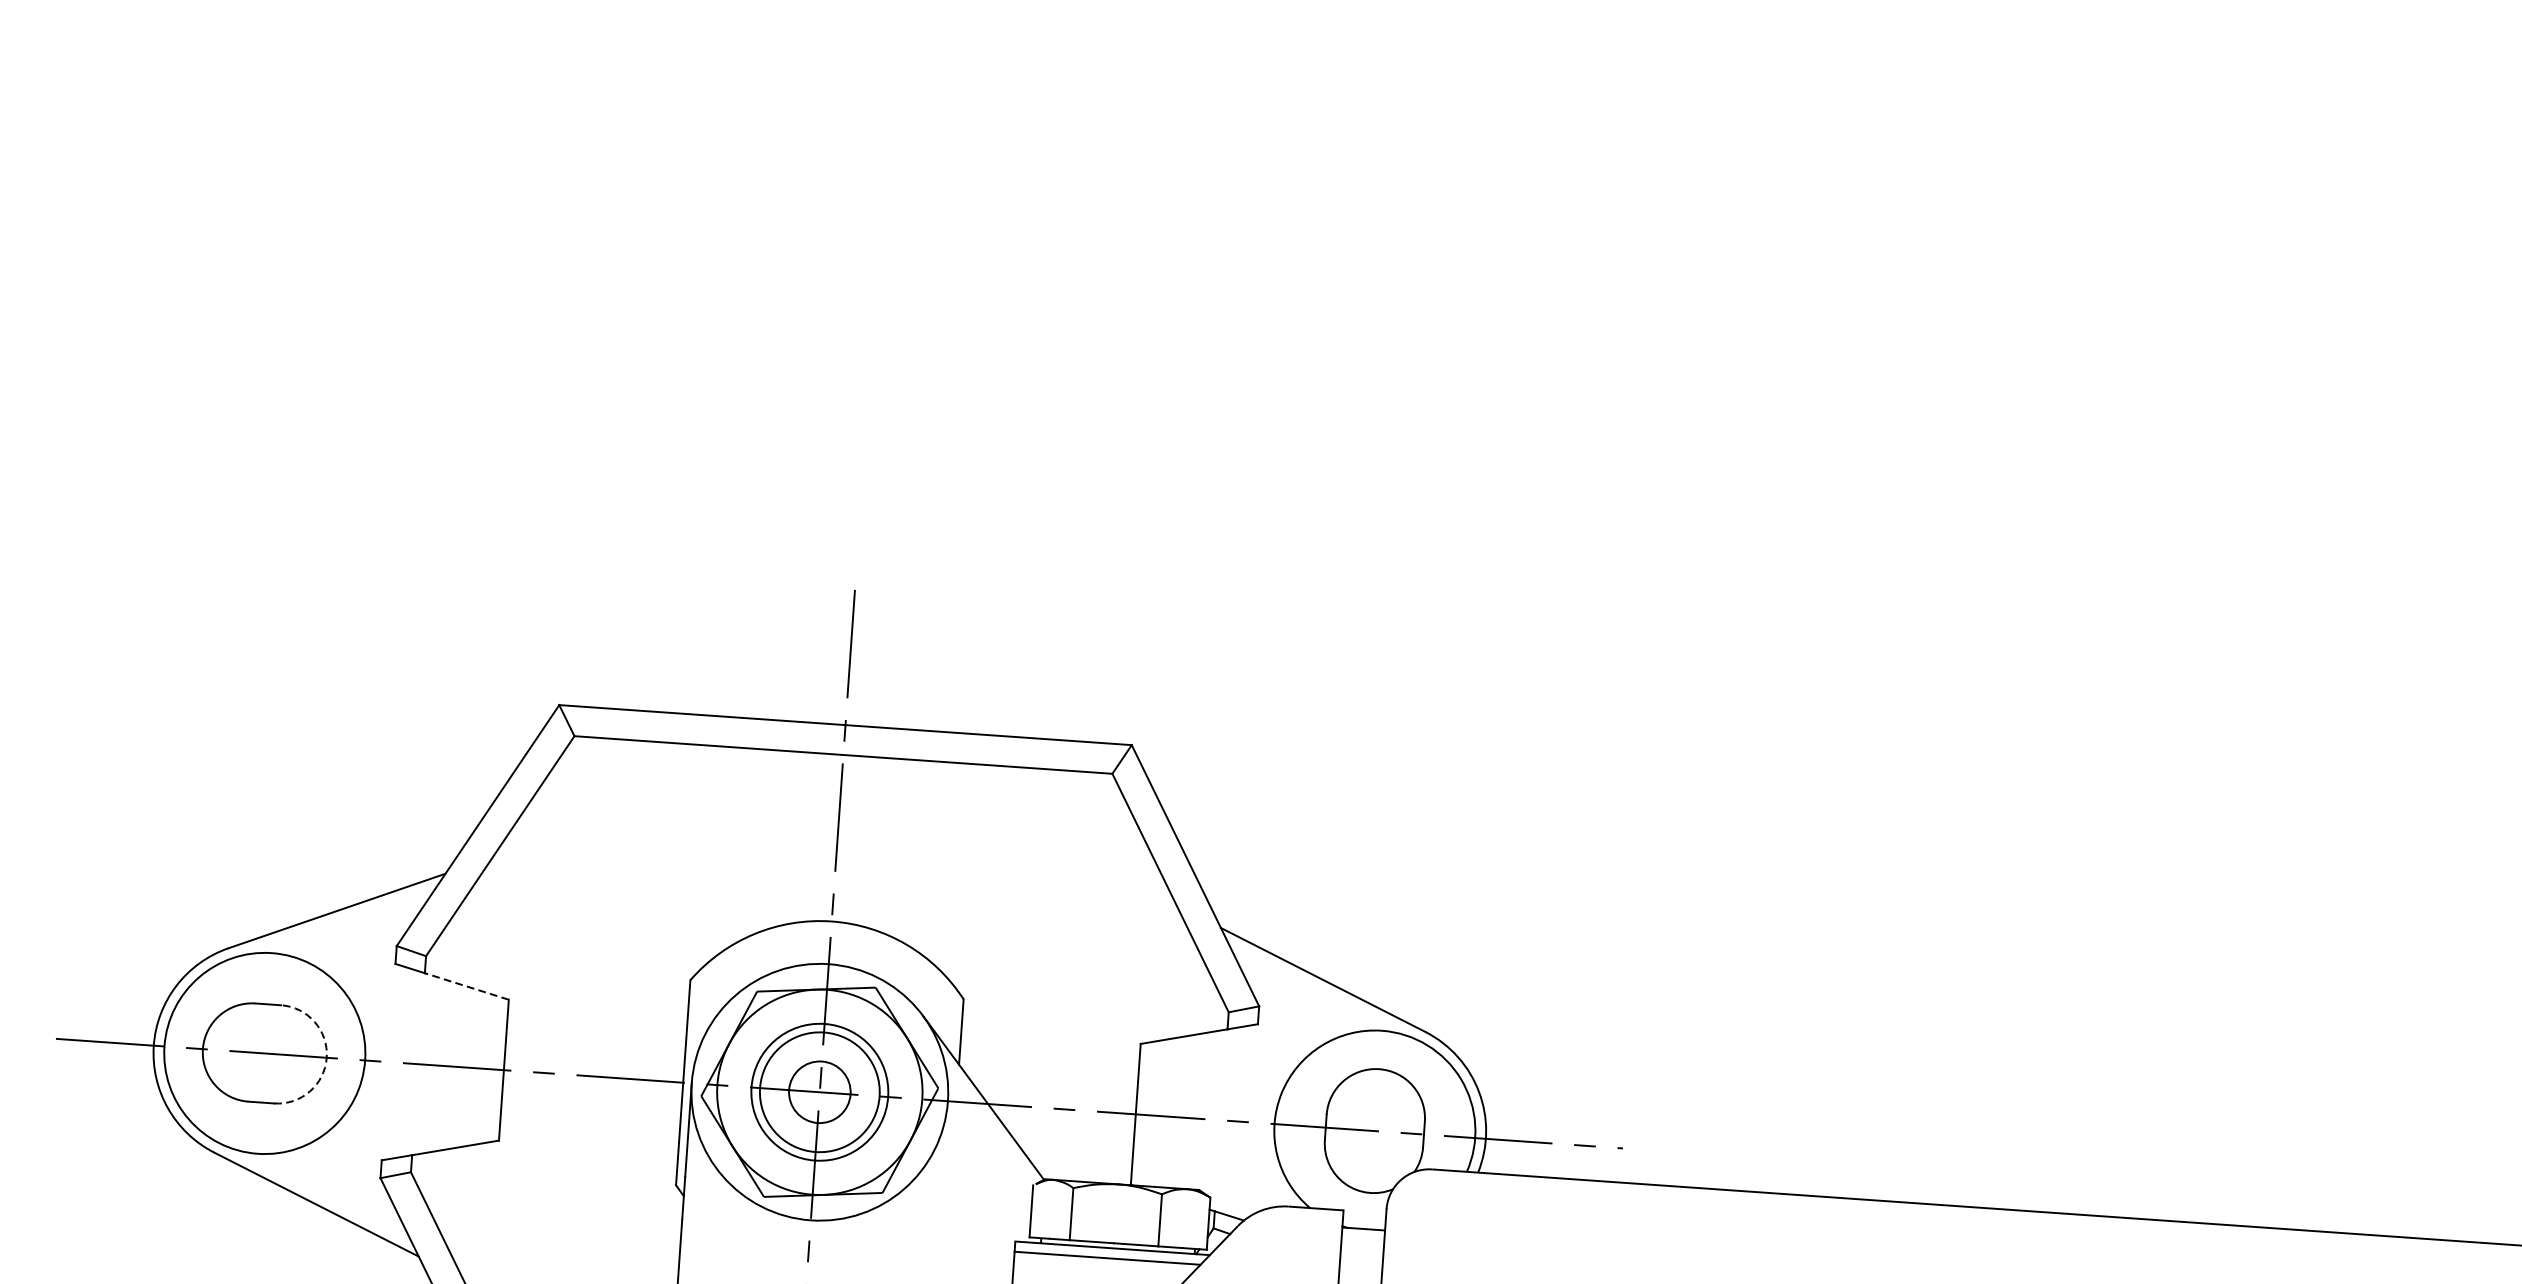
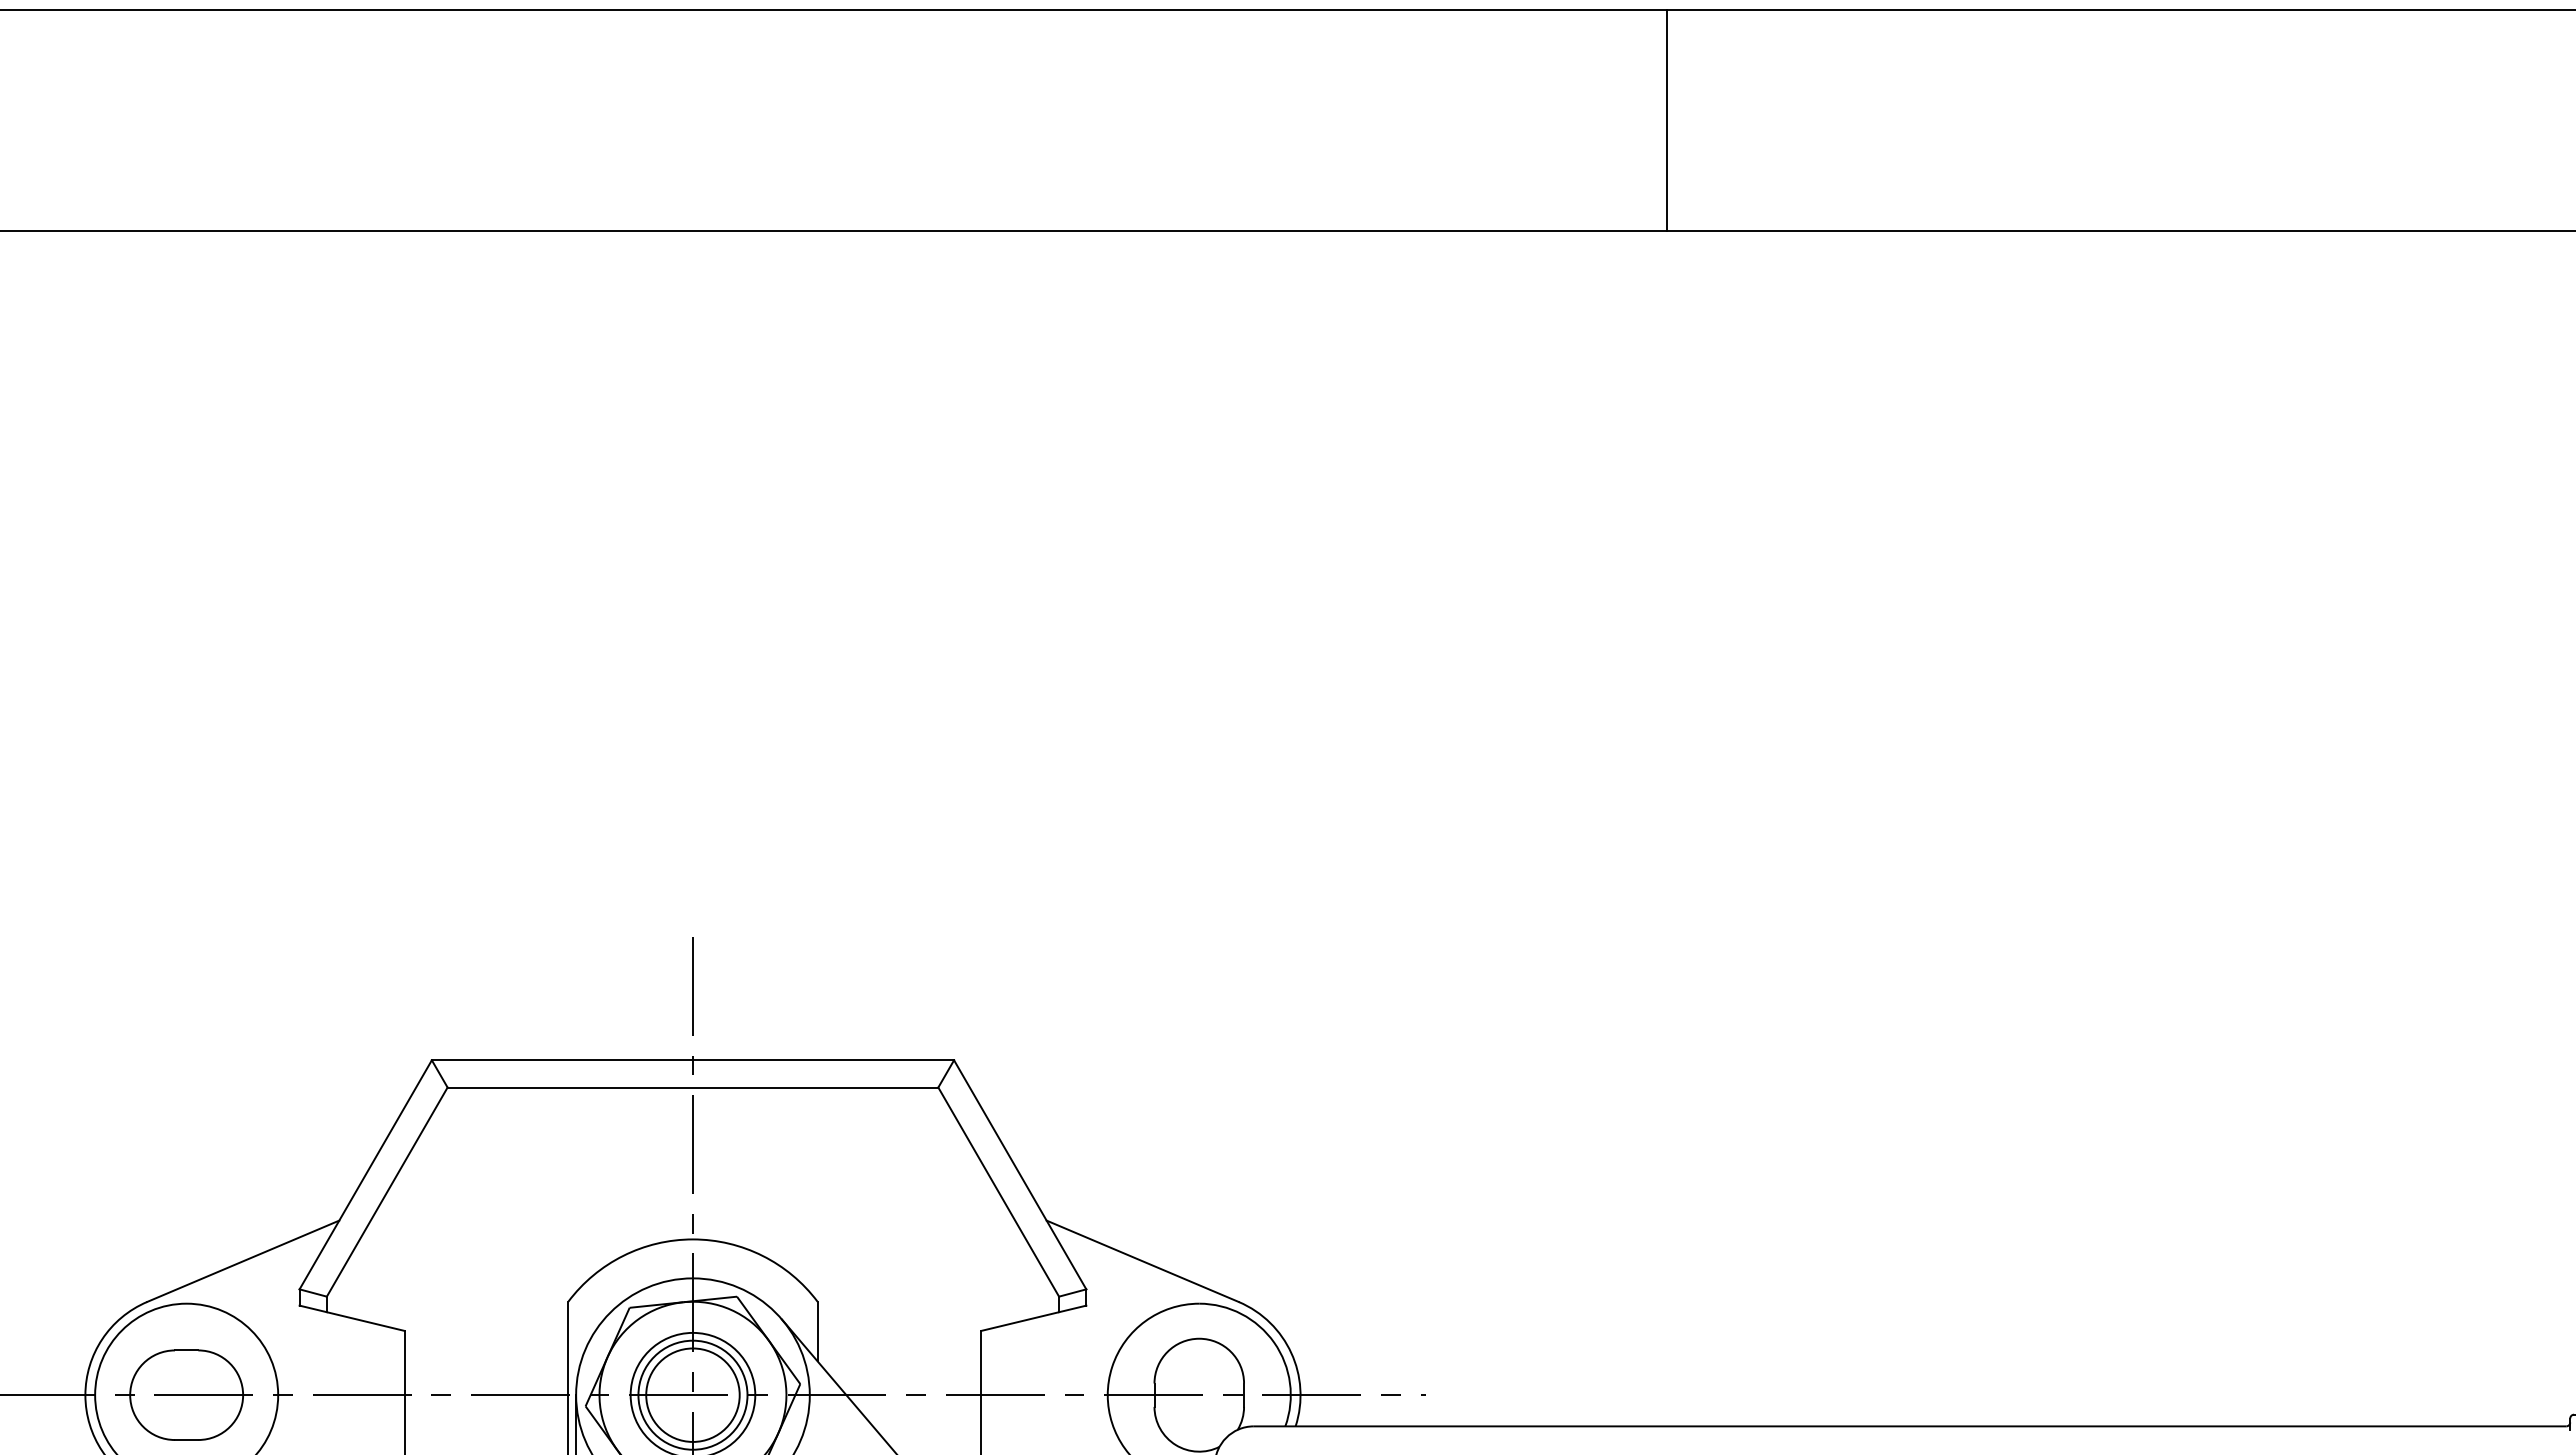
line: (466, 986) -> (365, 1321), dashed -> solid
arc: (327, 1058) -> (243, 1395), dashed -> solid
circle: (819, 1091) -> (692, 1394), size x1.67

